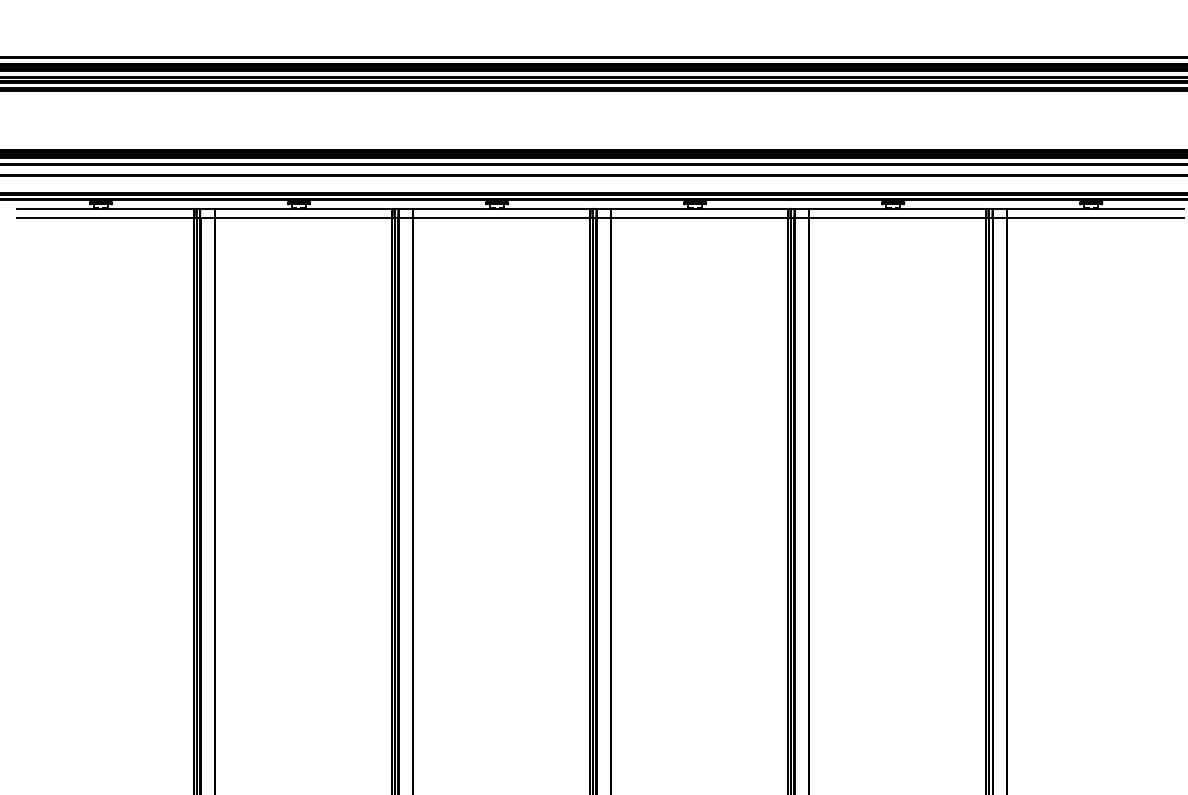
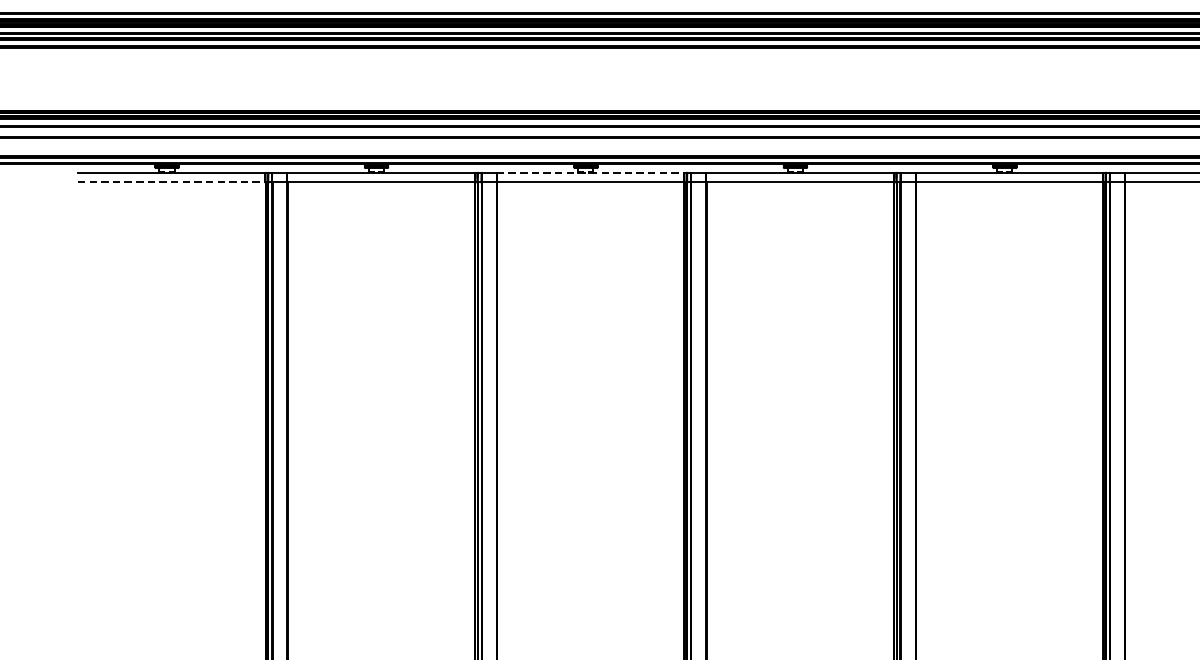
line: (501, 208) -> (590, 172), solid -> dashed
line: (105, 217) -> (171, 181), solid -> dashed

